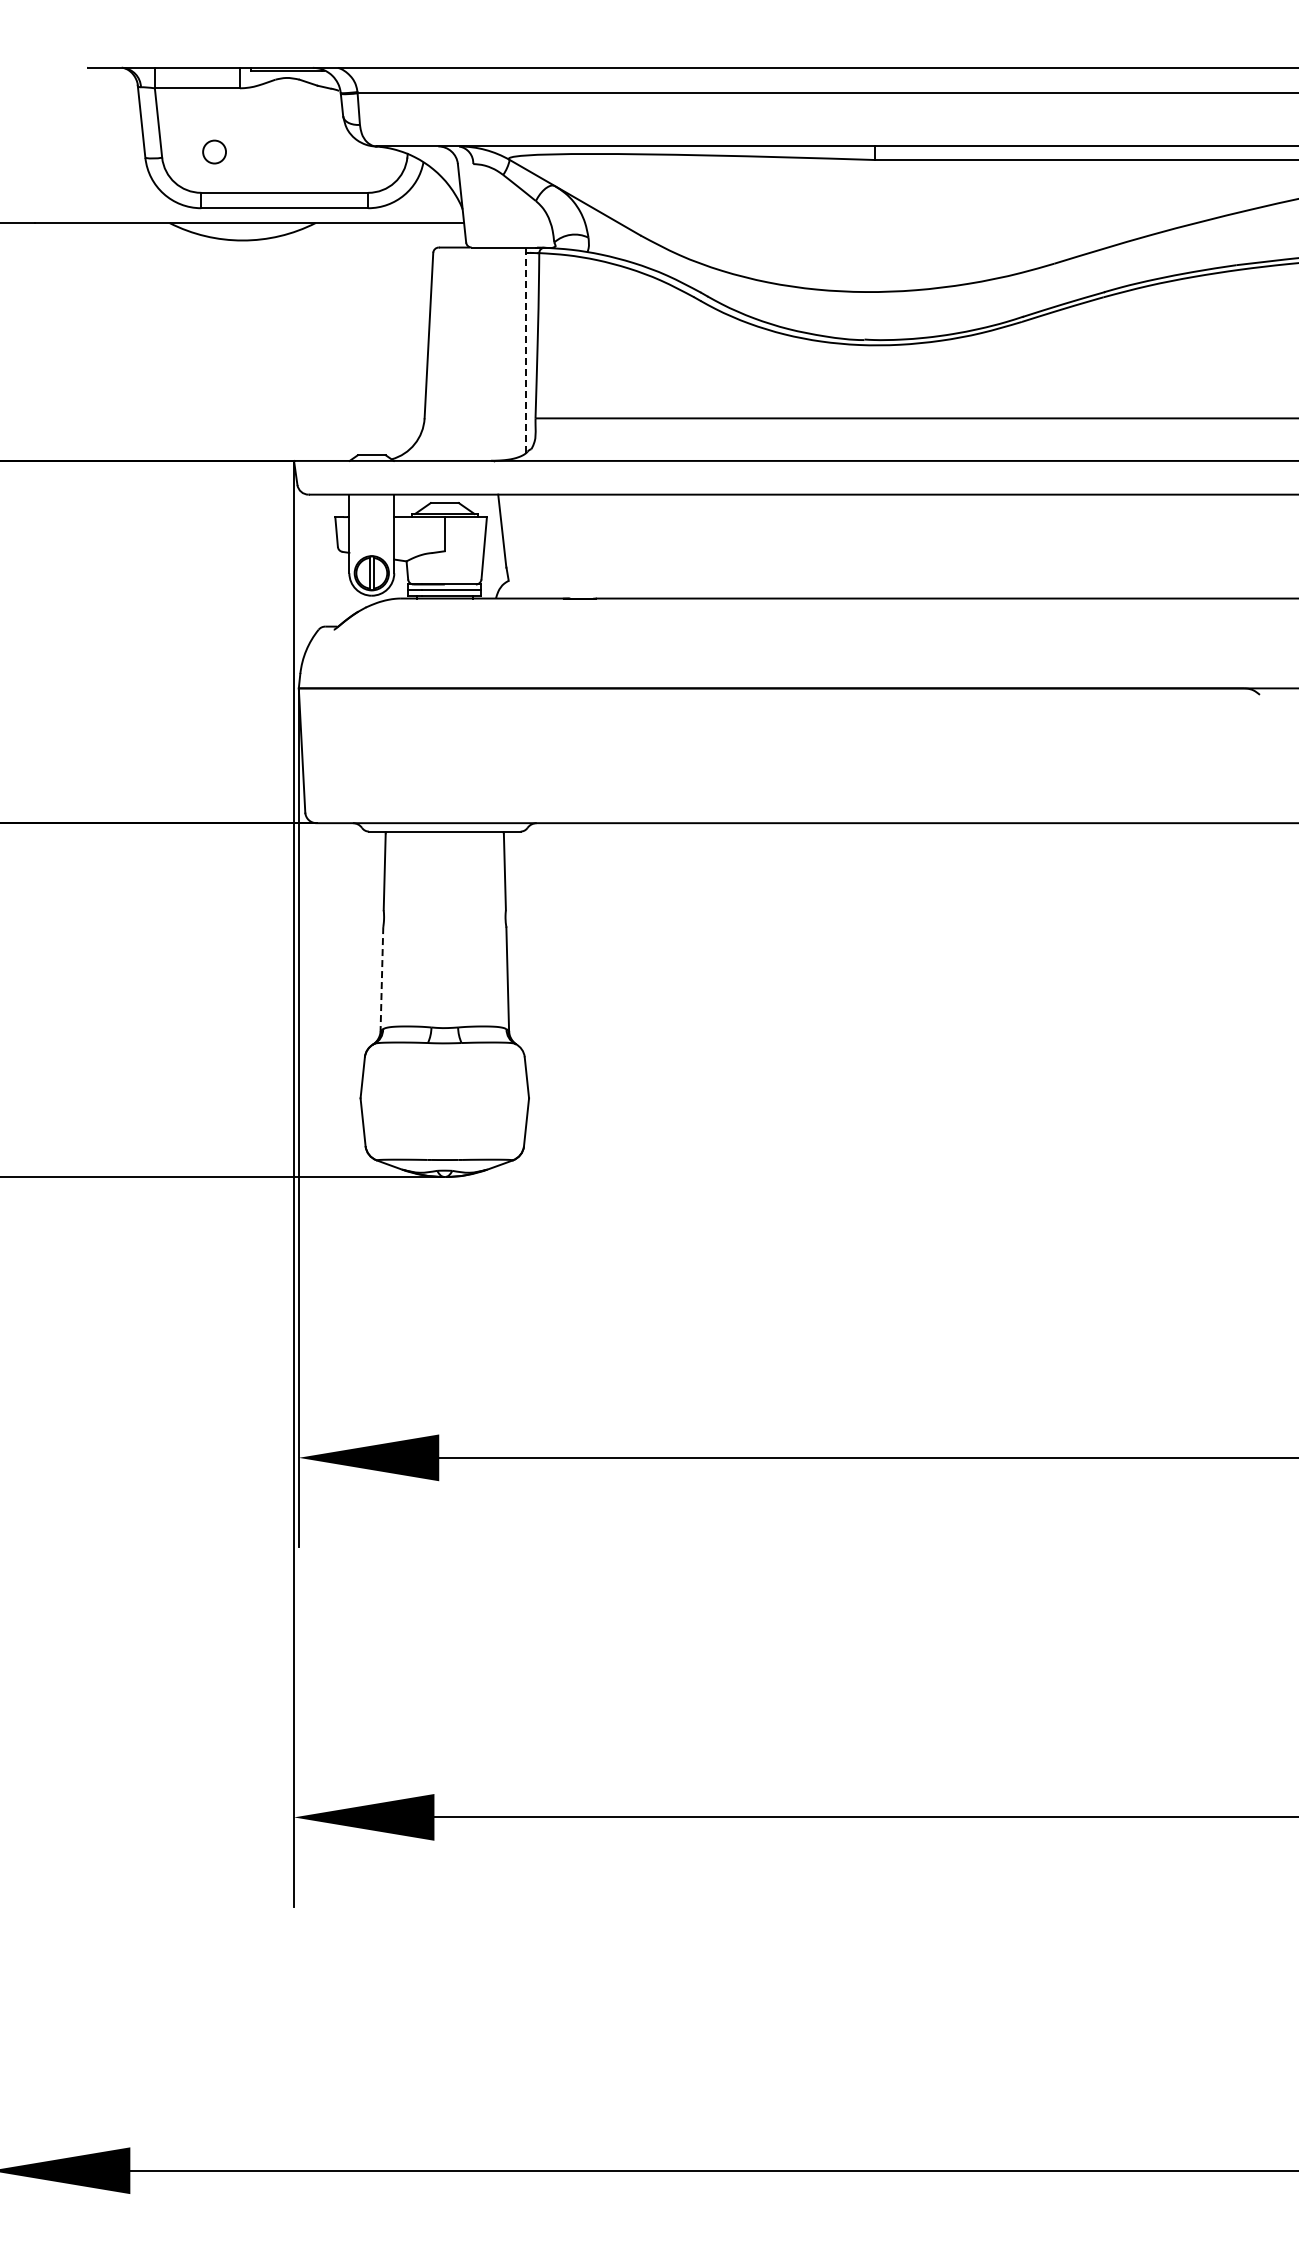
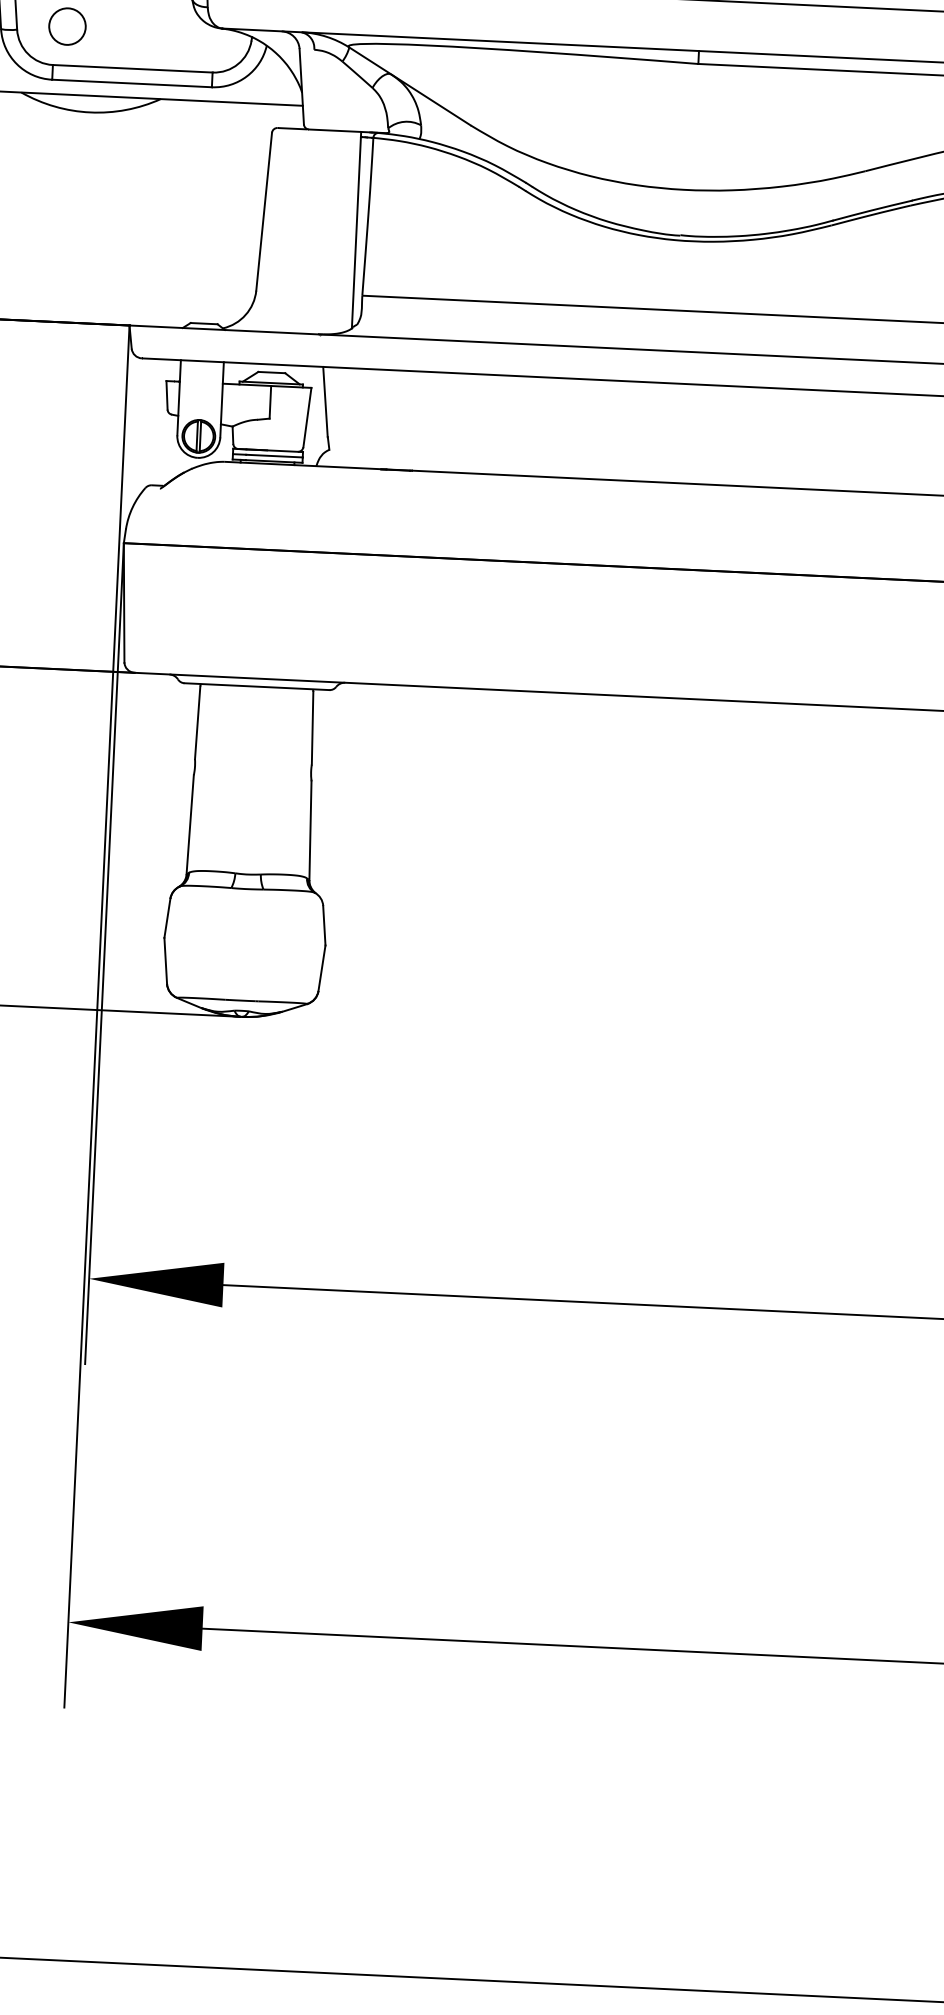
circle: (214, 151) -> (67, 26), size x1.67
line: (526, 350) -> (356, 230), dashed -> solid
line: (381, 978) -> (189, 824), dashed -> solid

